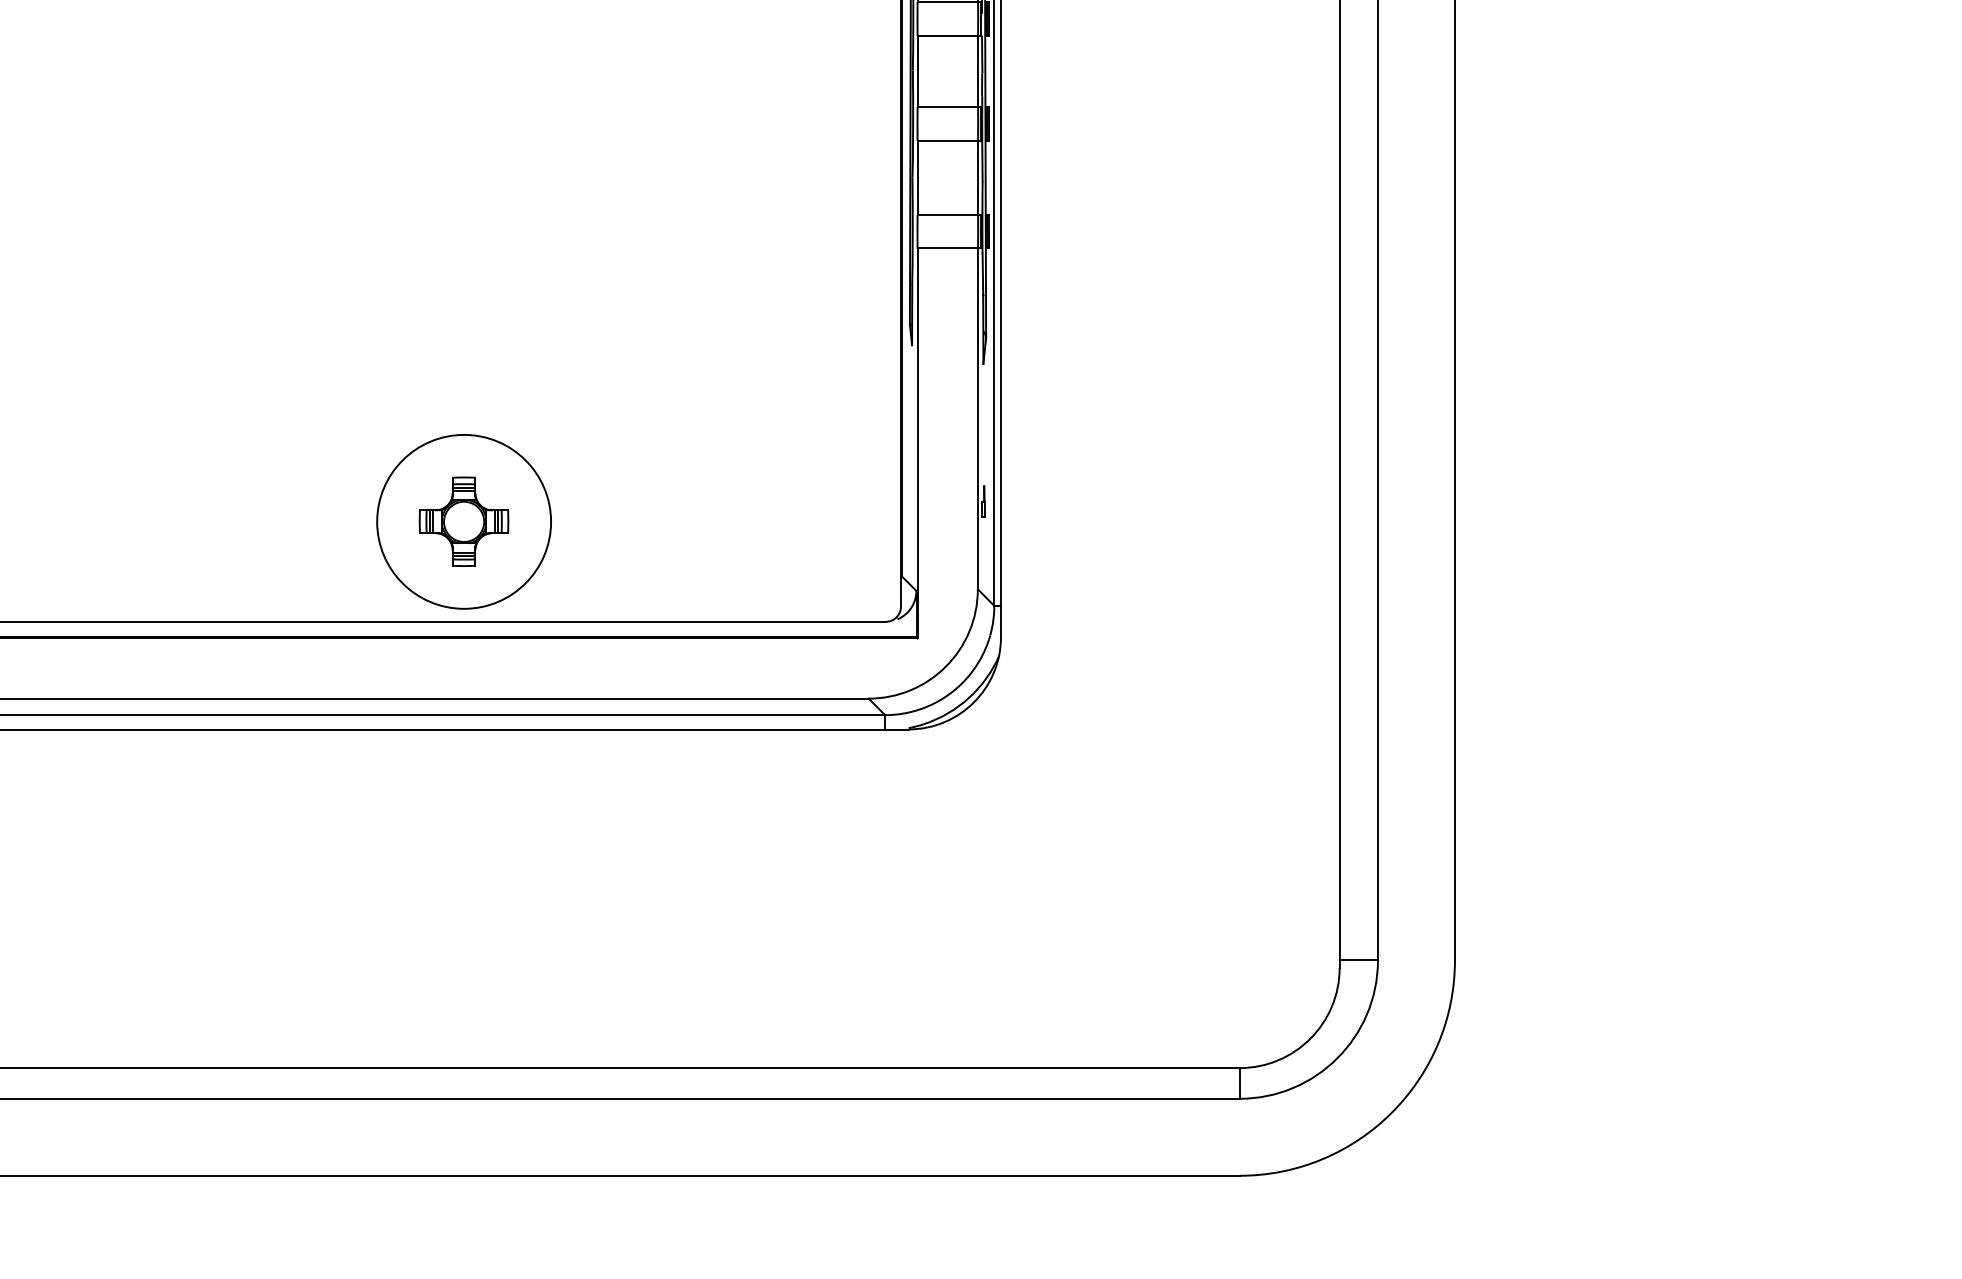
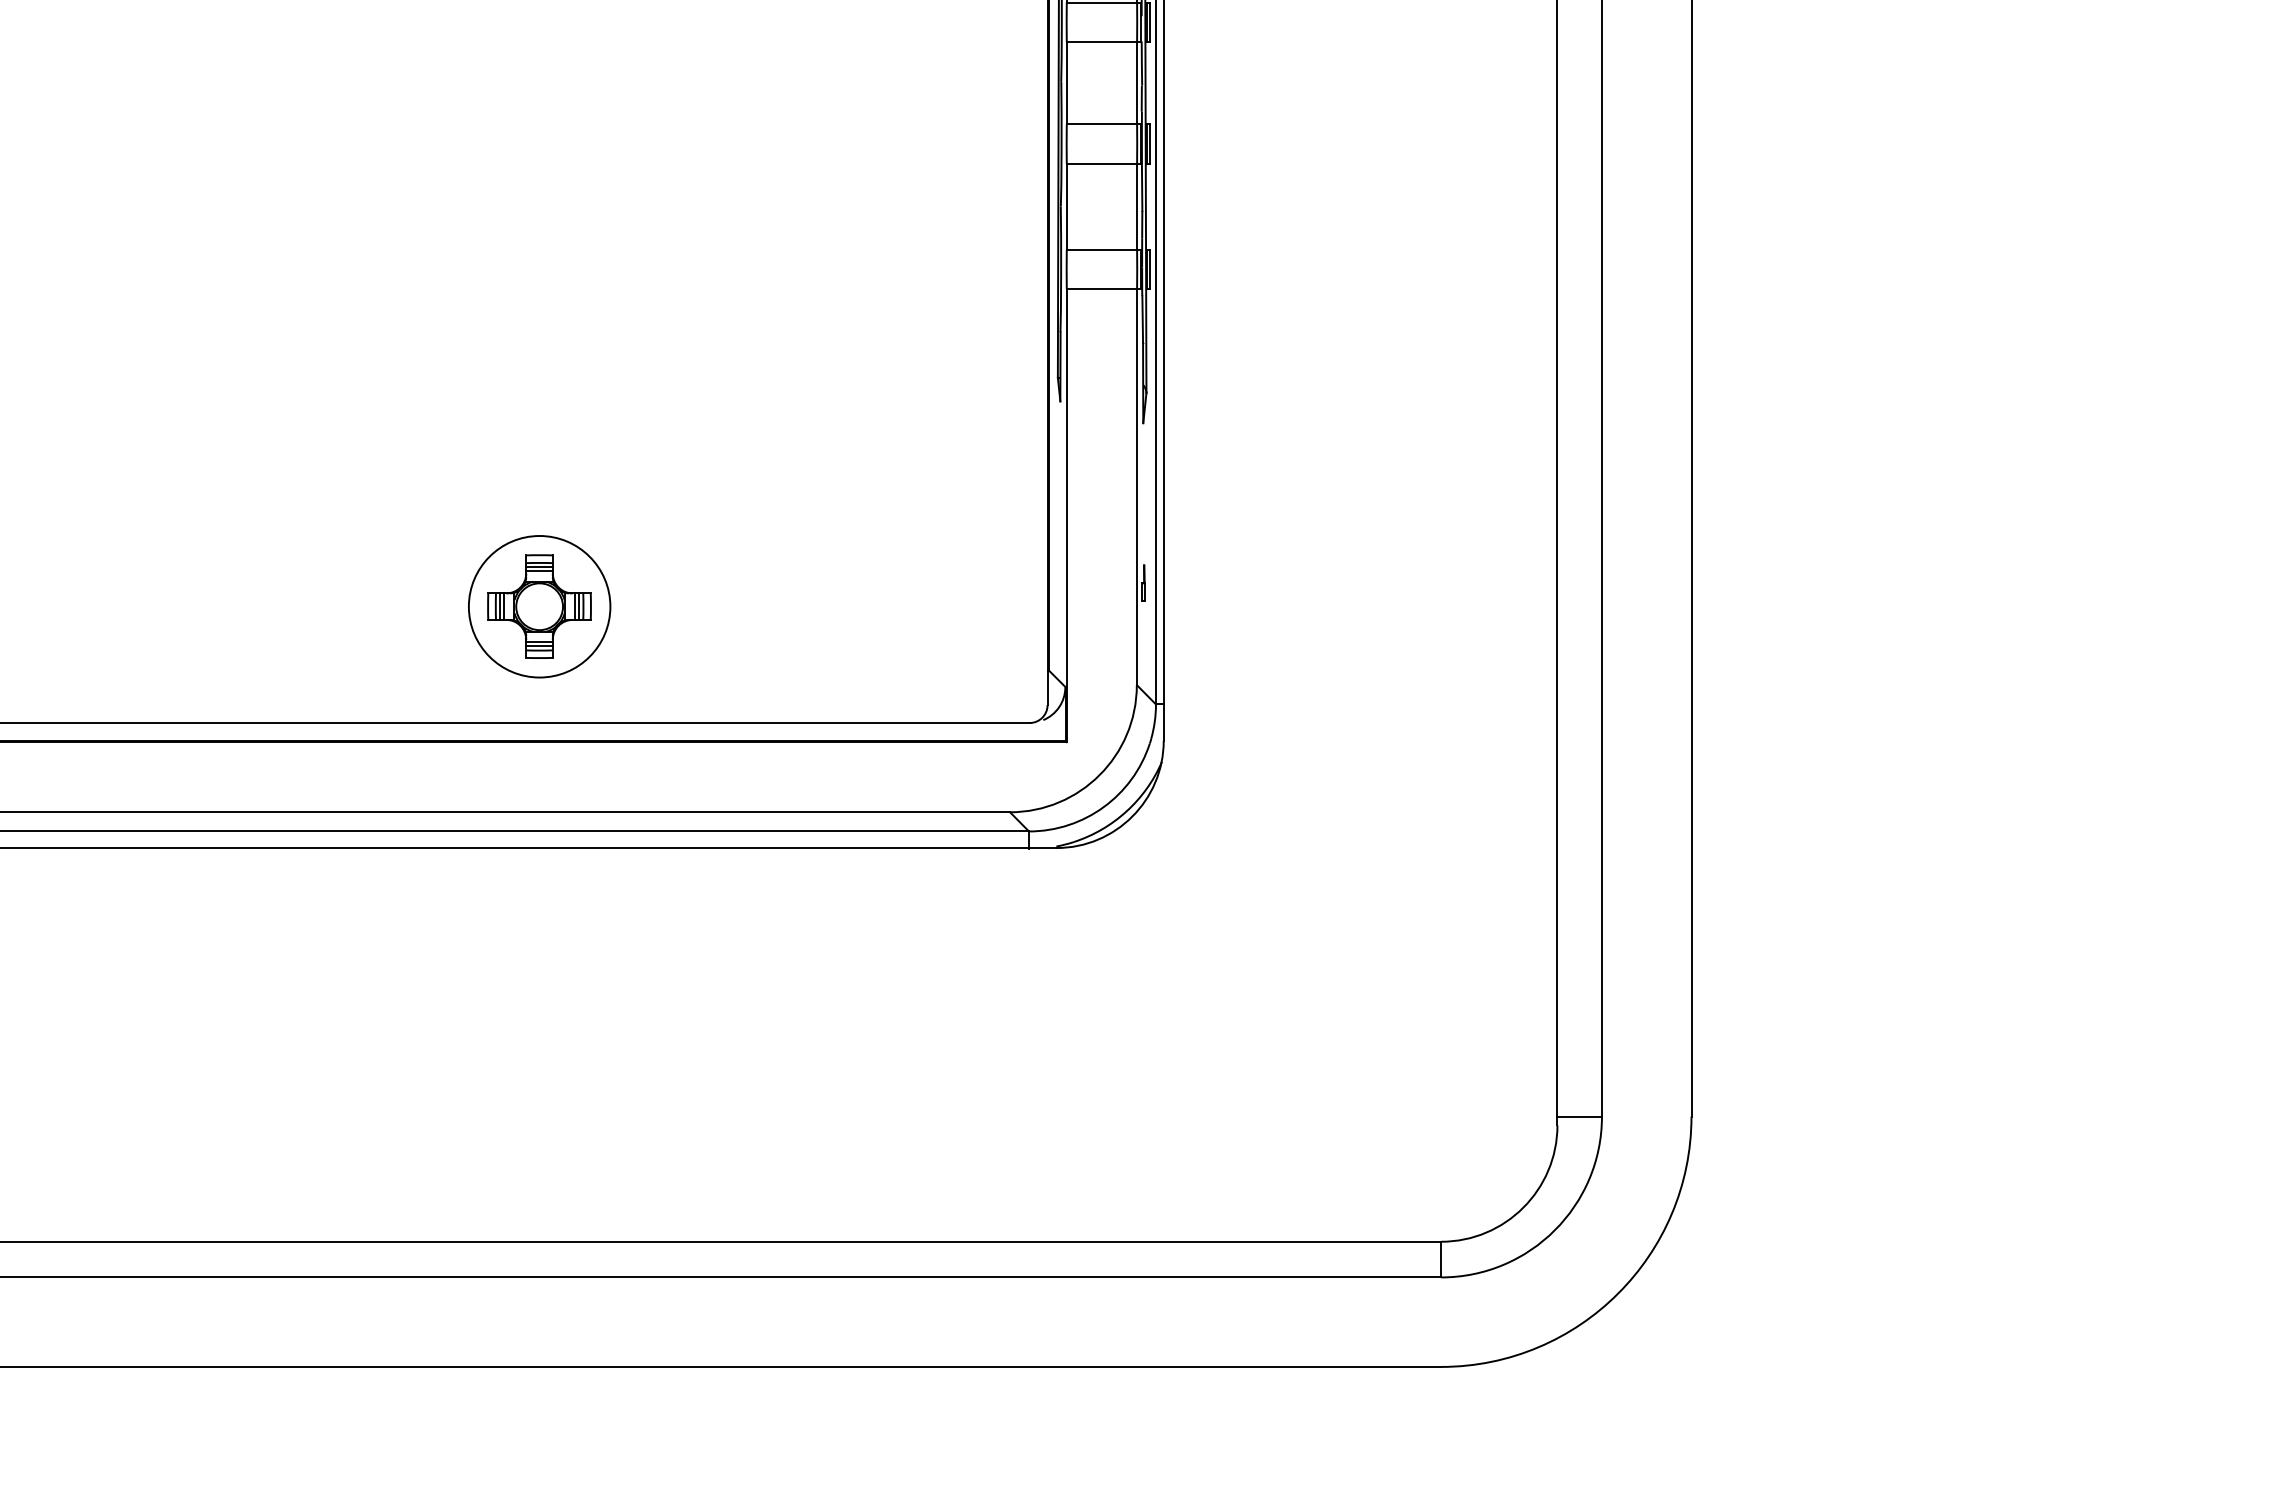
circle: (464, 521) -> (539, 606), size x0.7

